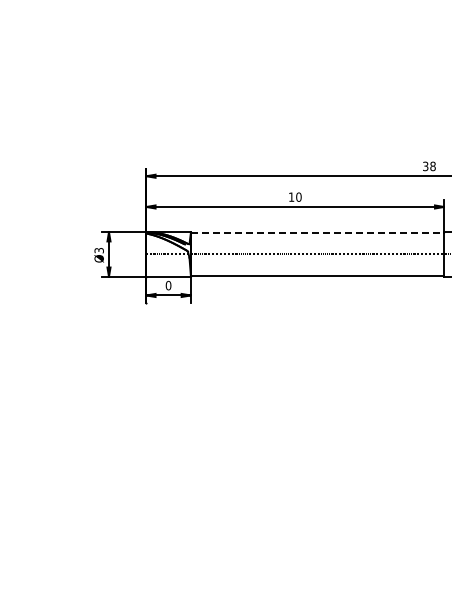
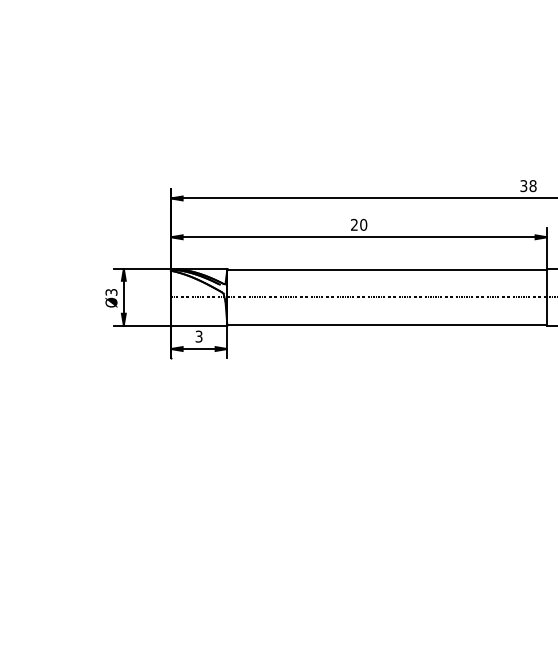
text: (290, 196) -> (353, 224), 10 -> 20
line: (317, 232) -> (387, 269), dashed -> solid
text: (168, 285) -> (198, 336), 0 -> 3

